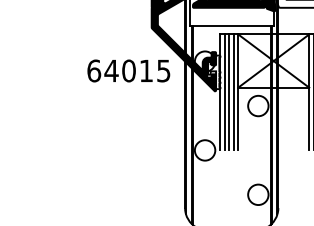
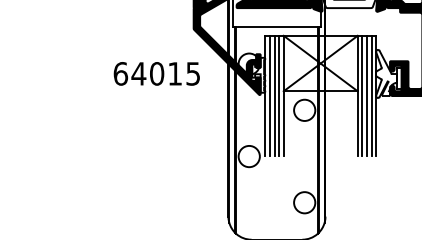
text: (128, 70) -> (156, 73), moved

